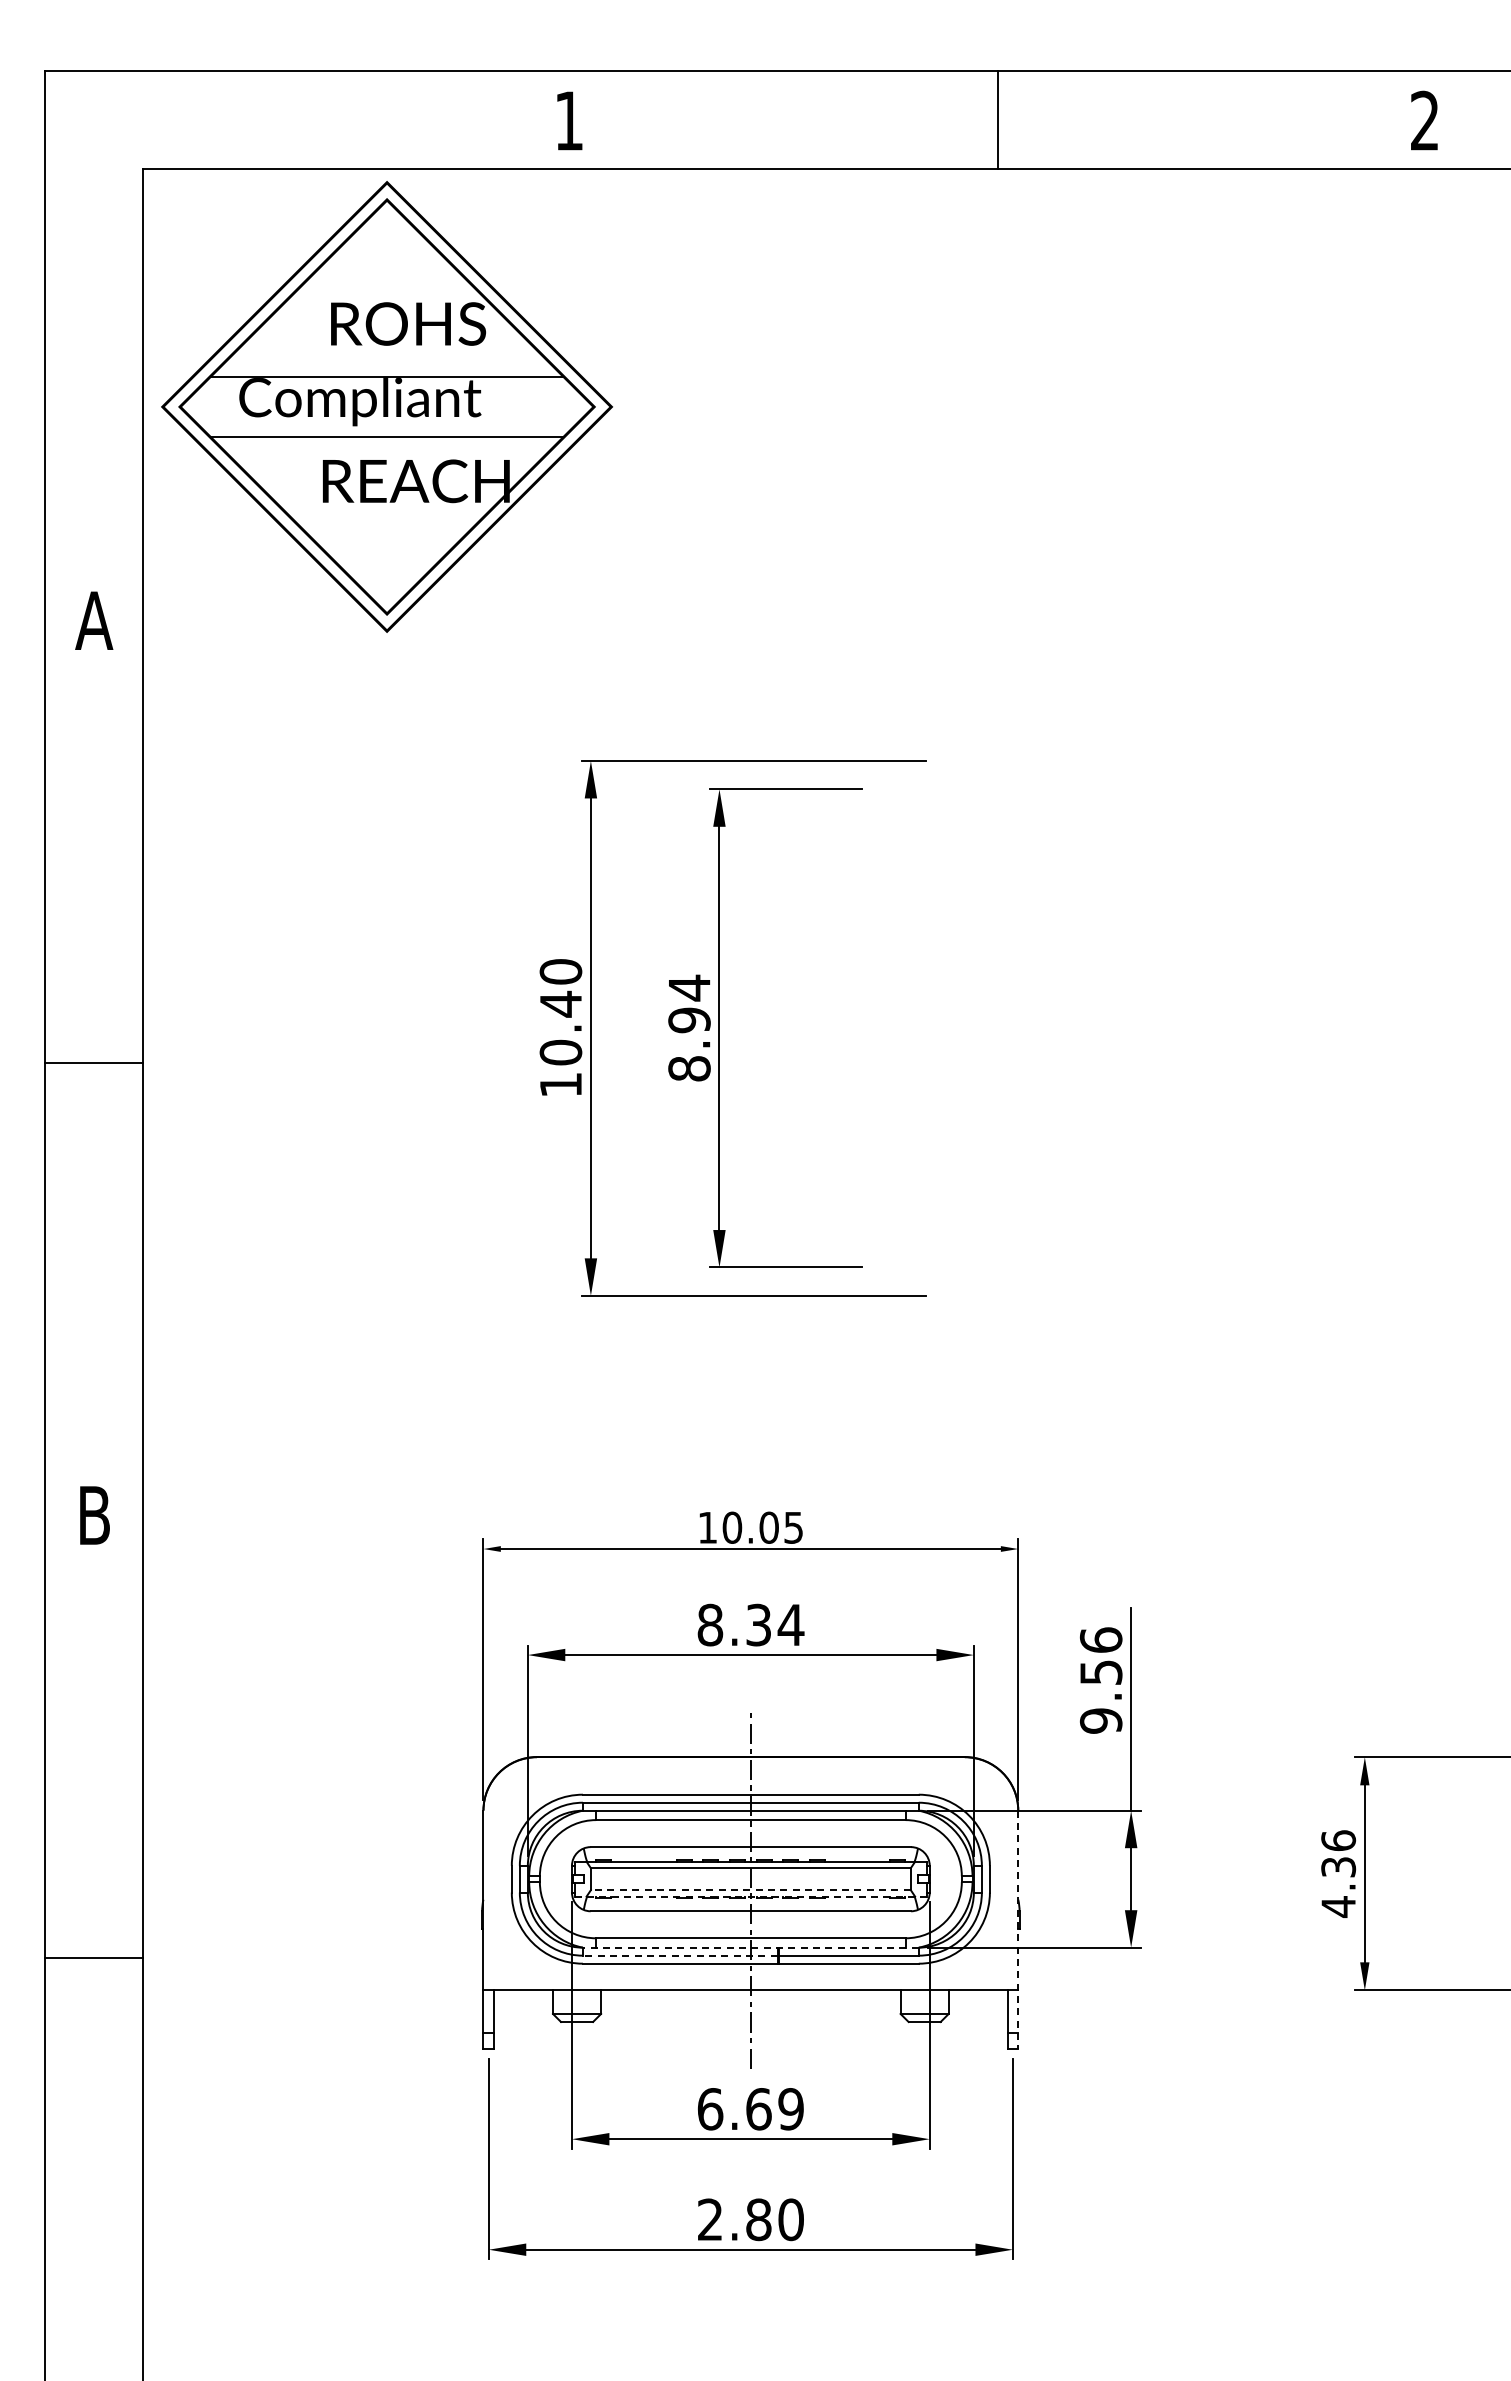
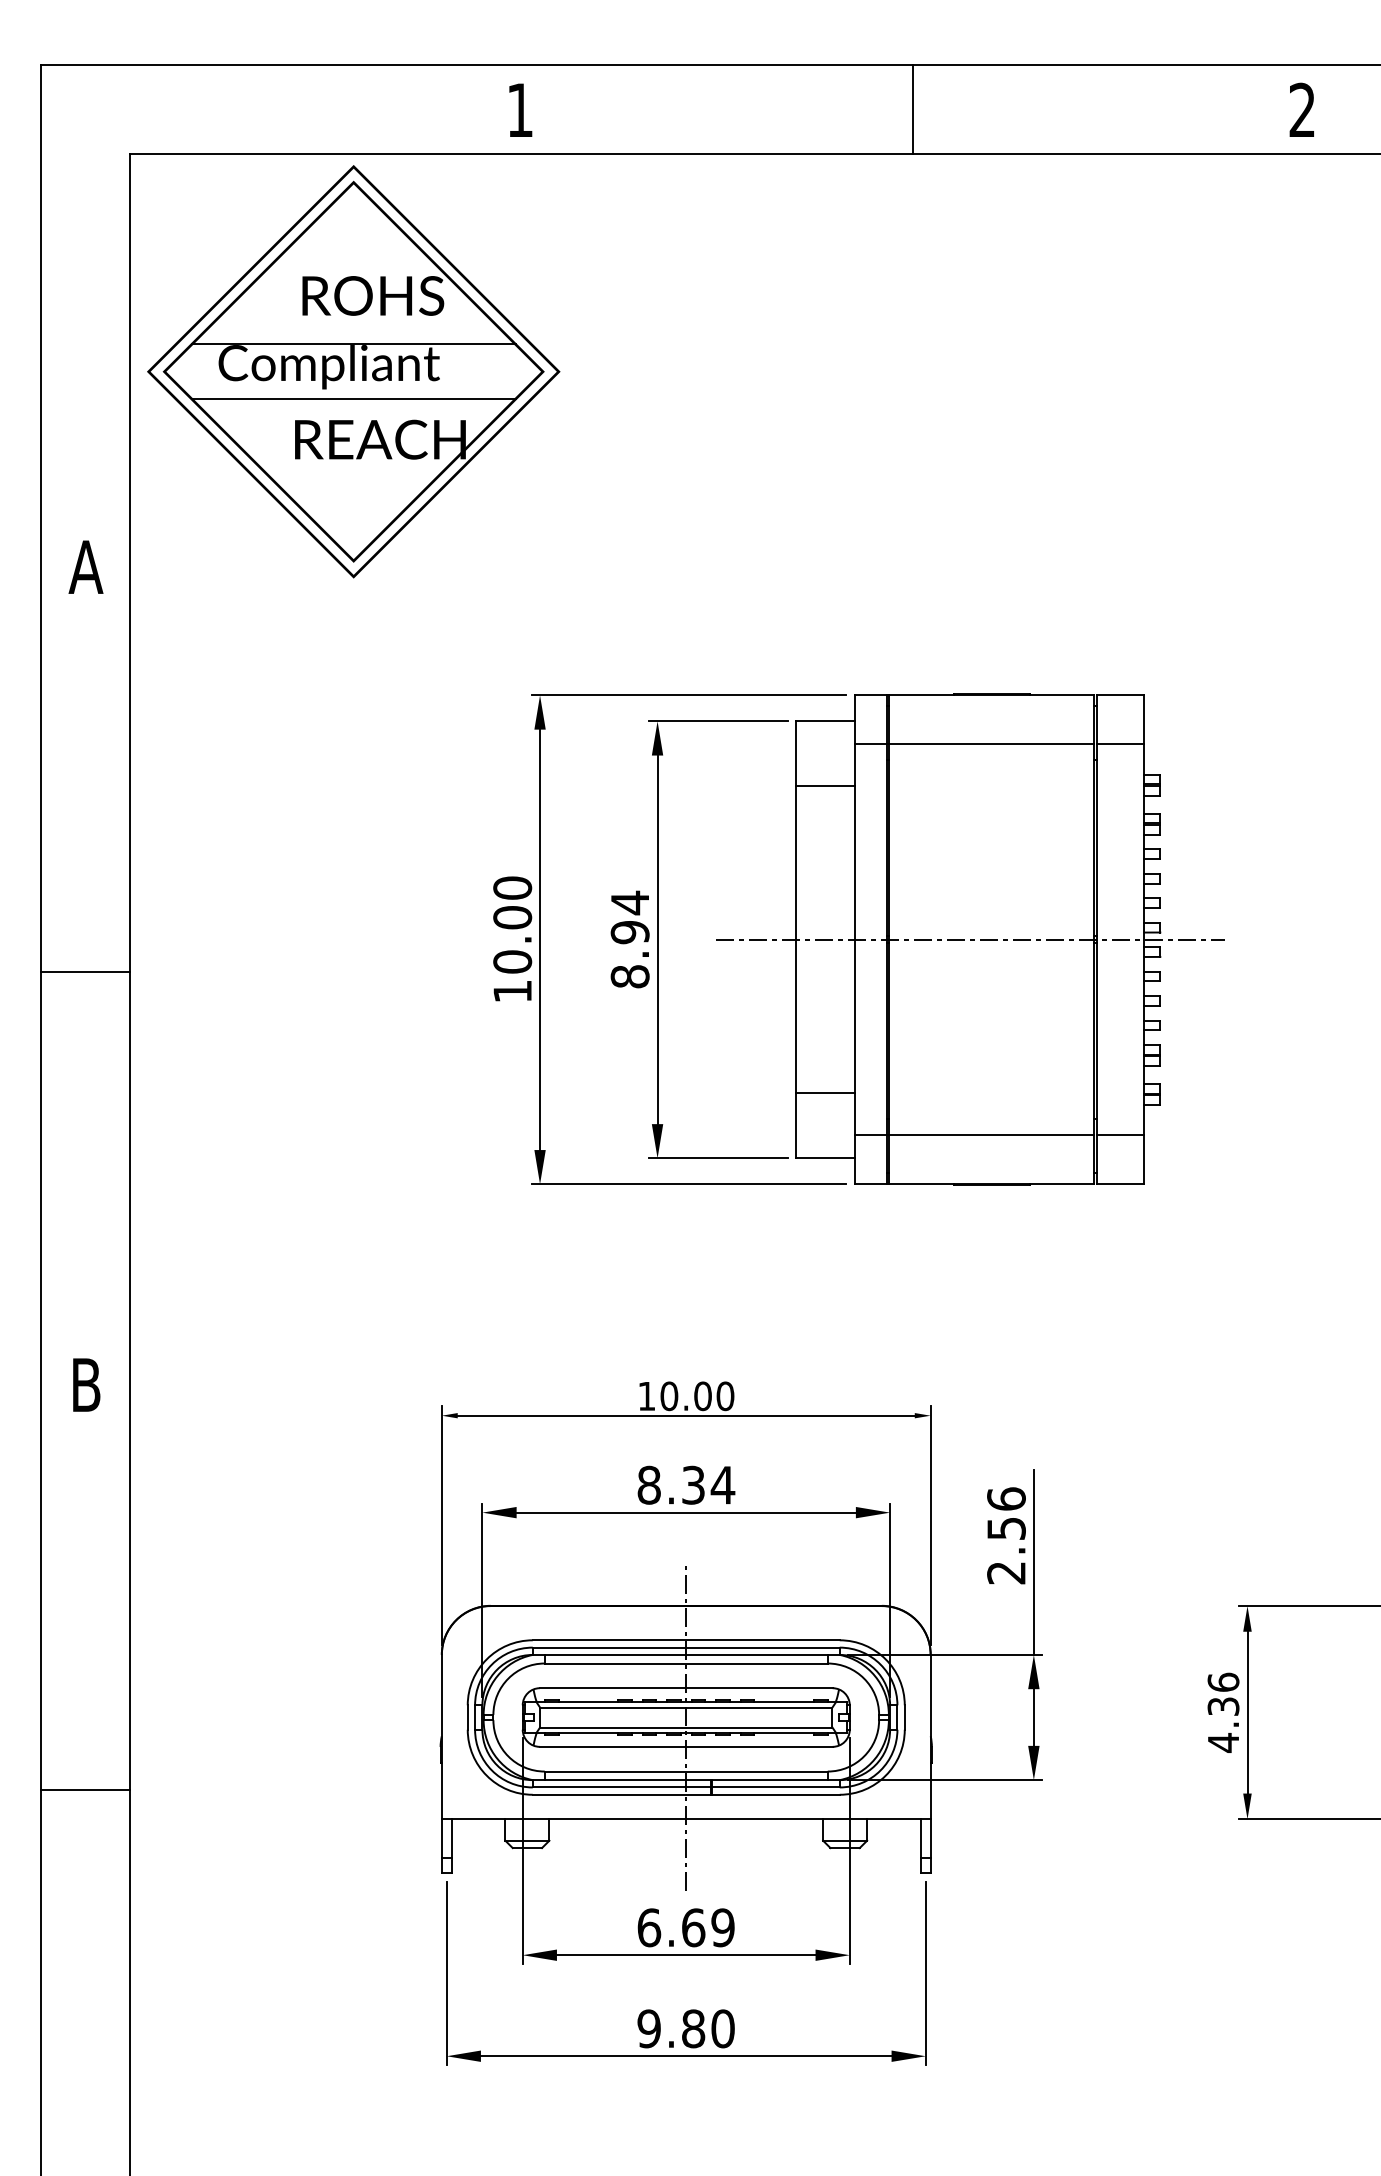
text: (560, 1003) -> (512, 917), 10.40 -> 10.00
part: (1061, 1028) -> (970, 939), added
text: (793, 1527) -> (725, 1396), 10.05 -> 10.00
text: (1101, 1720) -> (1006, 1572), 9.56 -> 2.56
line: (750, 1890) -> (685, 1727), dashed -> solid
line: (751, 1896) -> (686, 1733), dashed -> solid
line: (1018, 1930) -> (930, 1764), dashed -> solid
line: (750, 1947) -> (685, 1779), dashed -> solid
line: (679, 1955) -> (621, 1787), dashed -> solid
text: (709, 2219) -> (648, 2028), 2.80 -> 9.80

